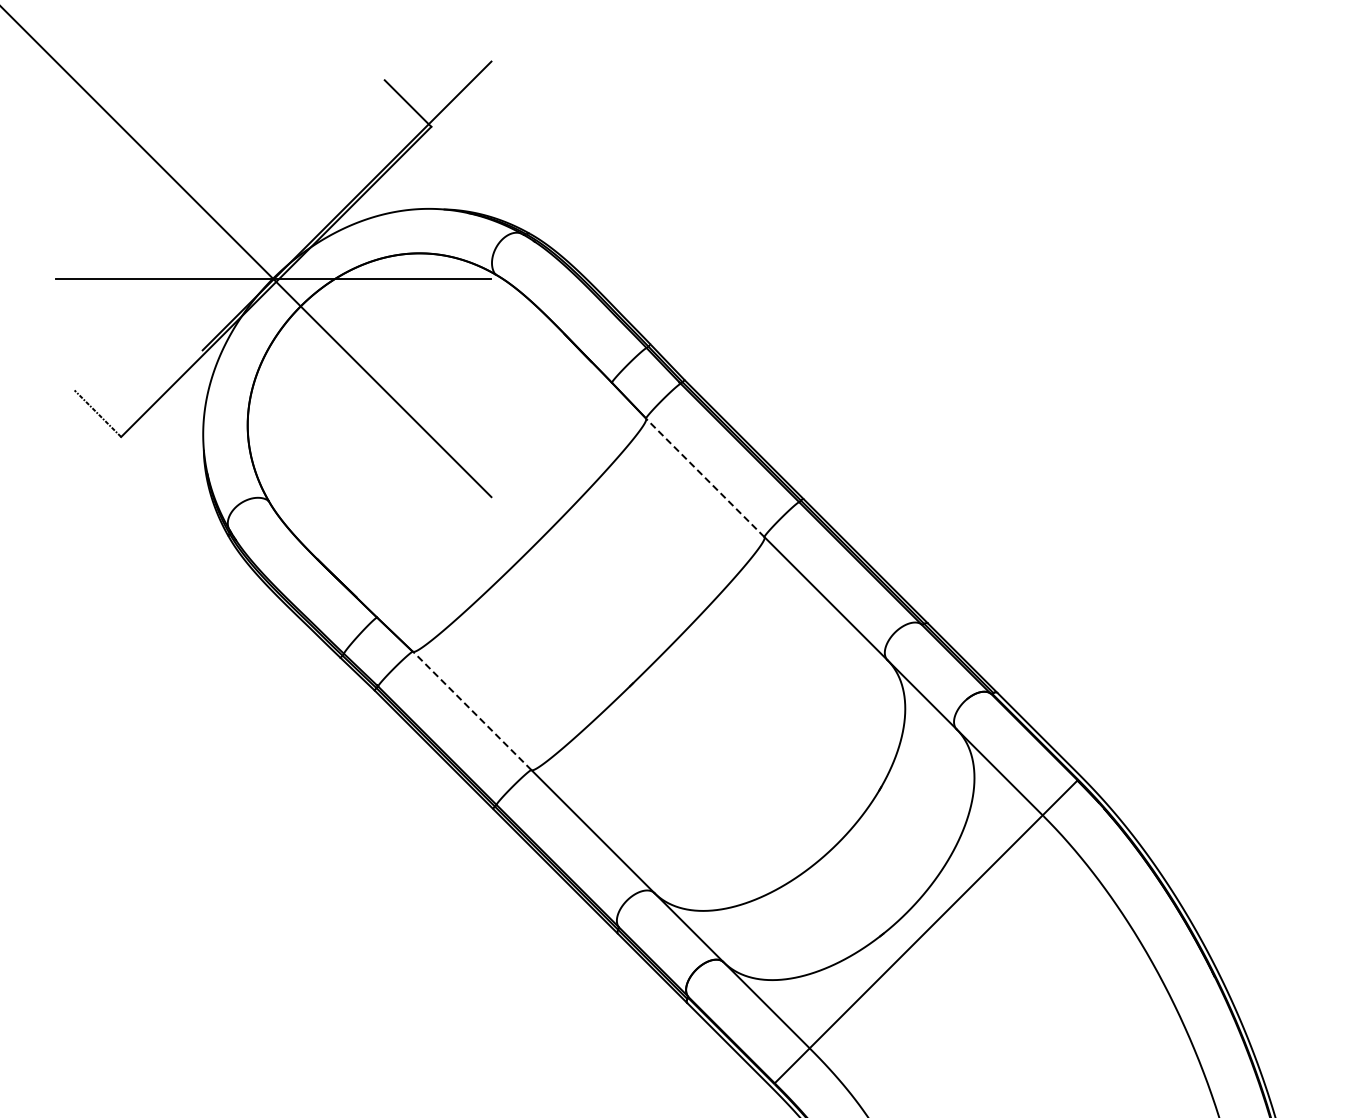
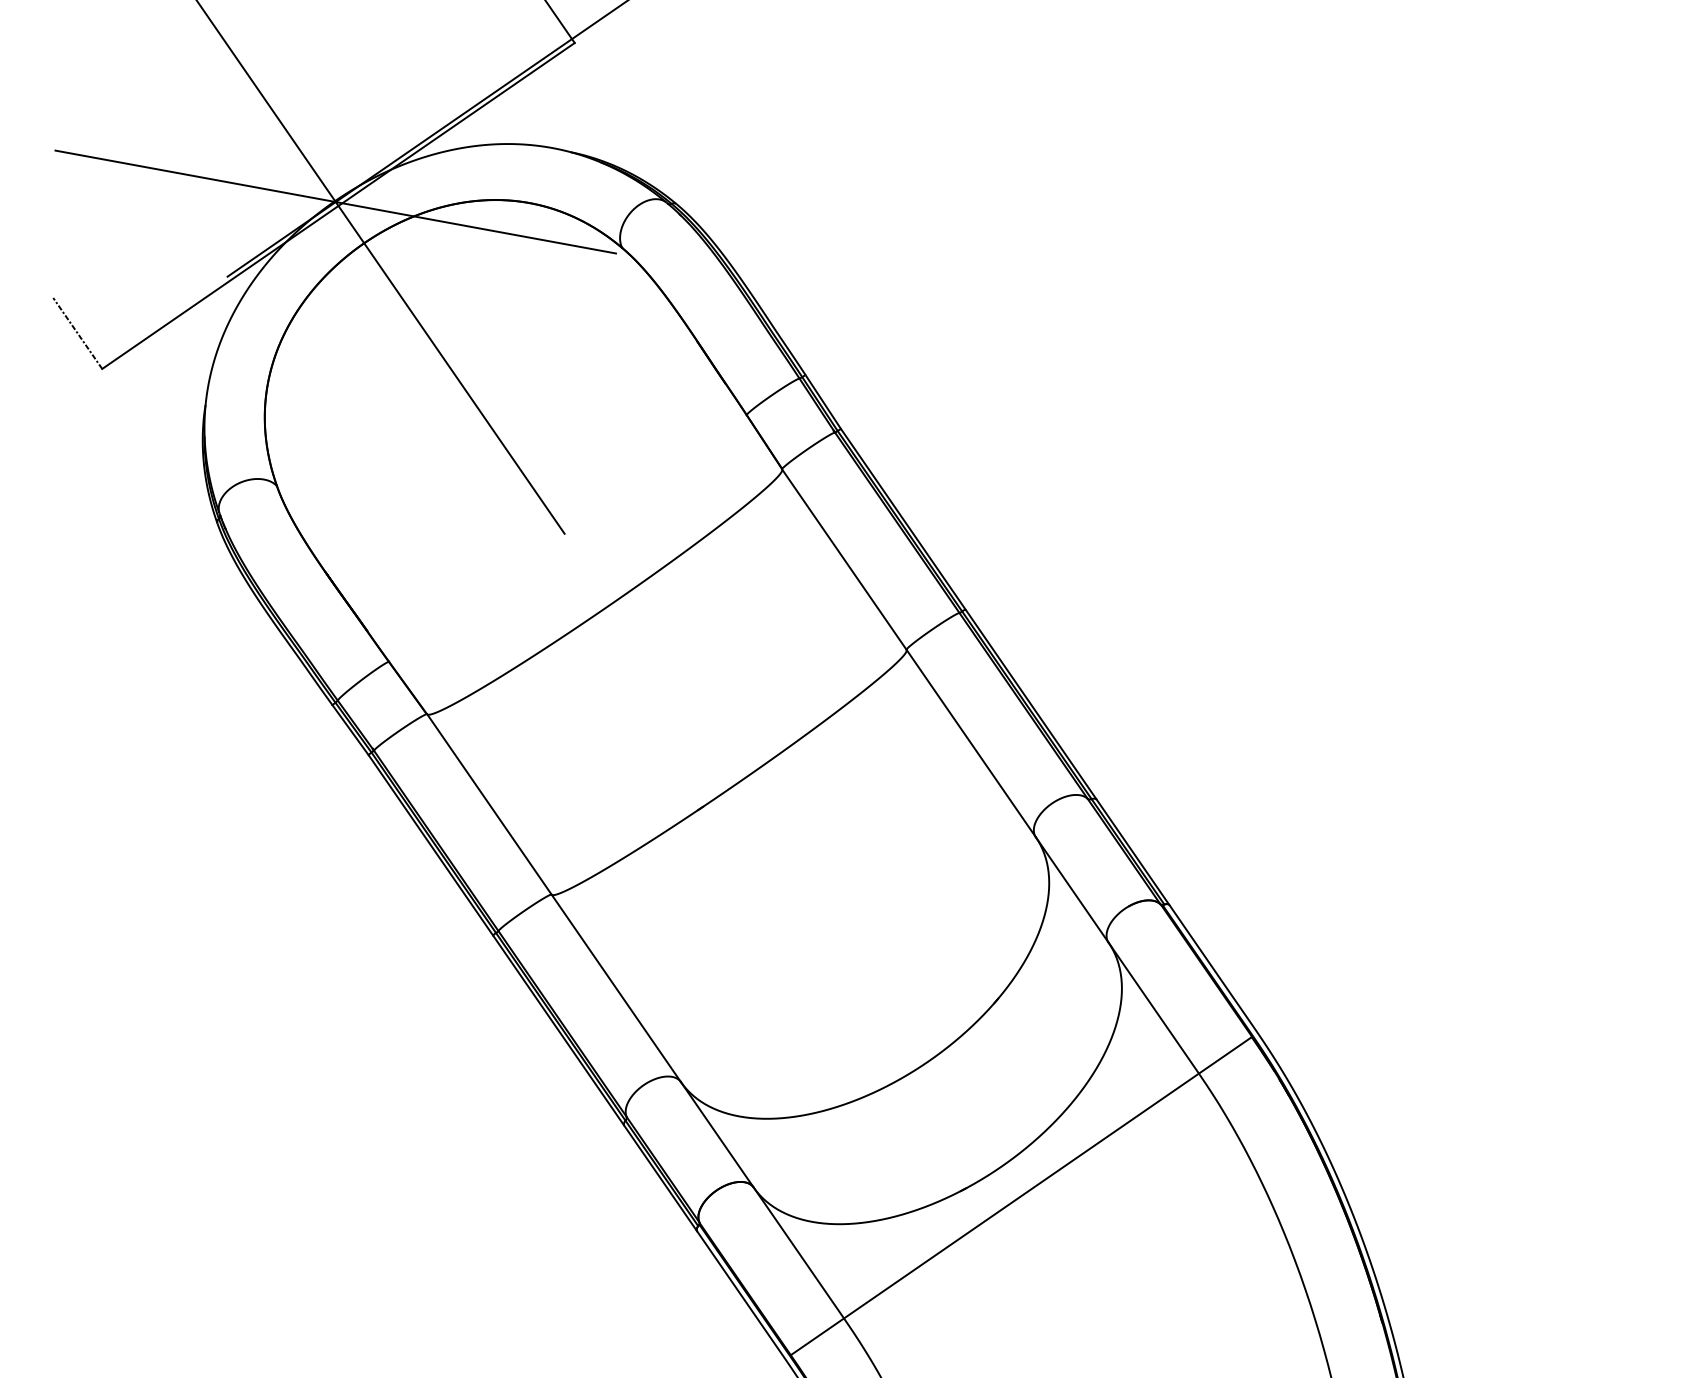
line: (705, 477) -> (844, 559), dashed -> solid
line: (472, 710) -> (489, 803), dashed -> solid

